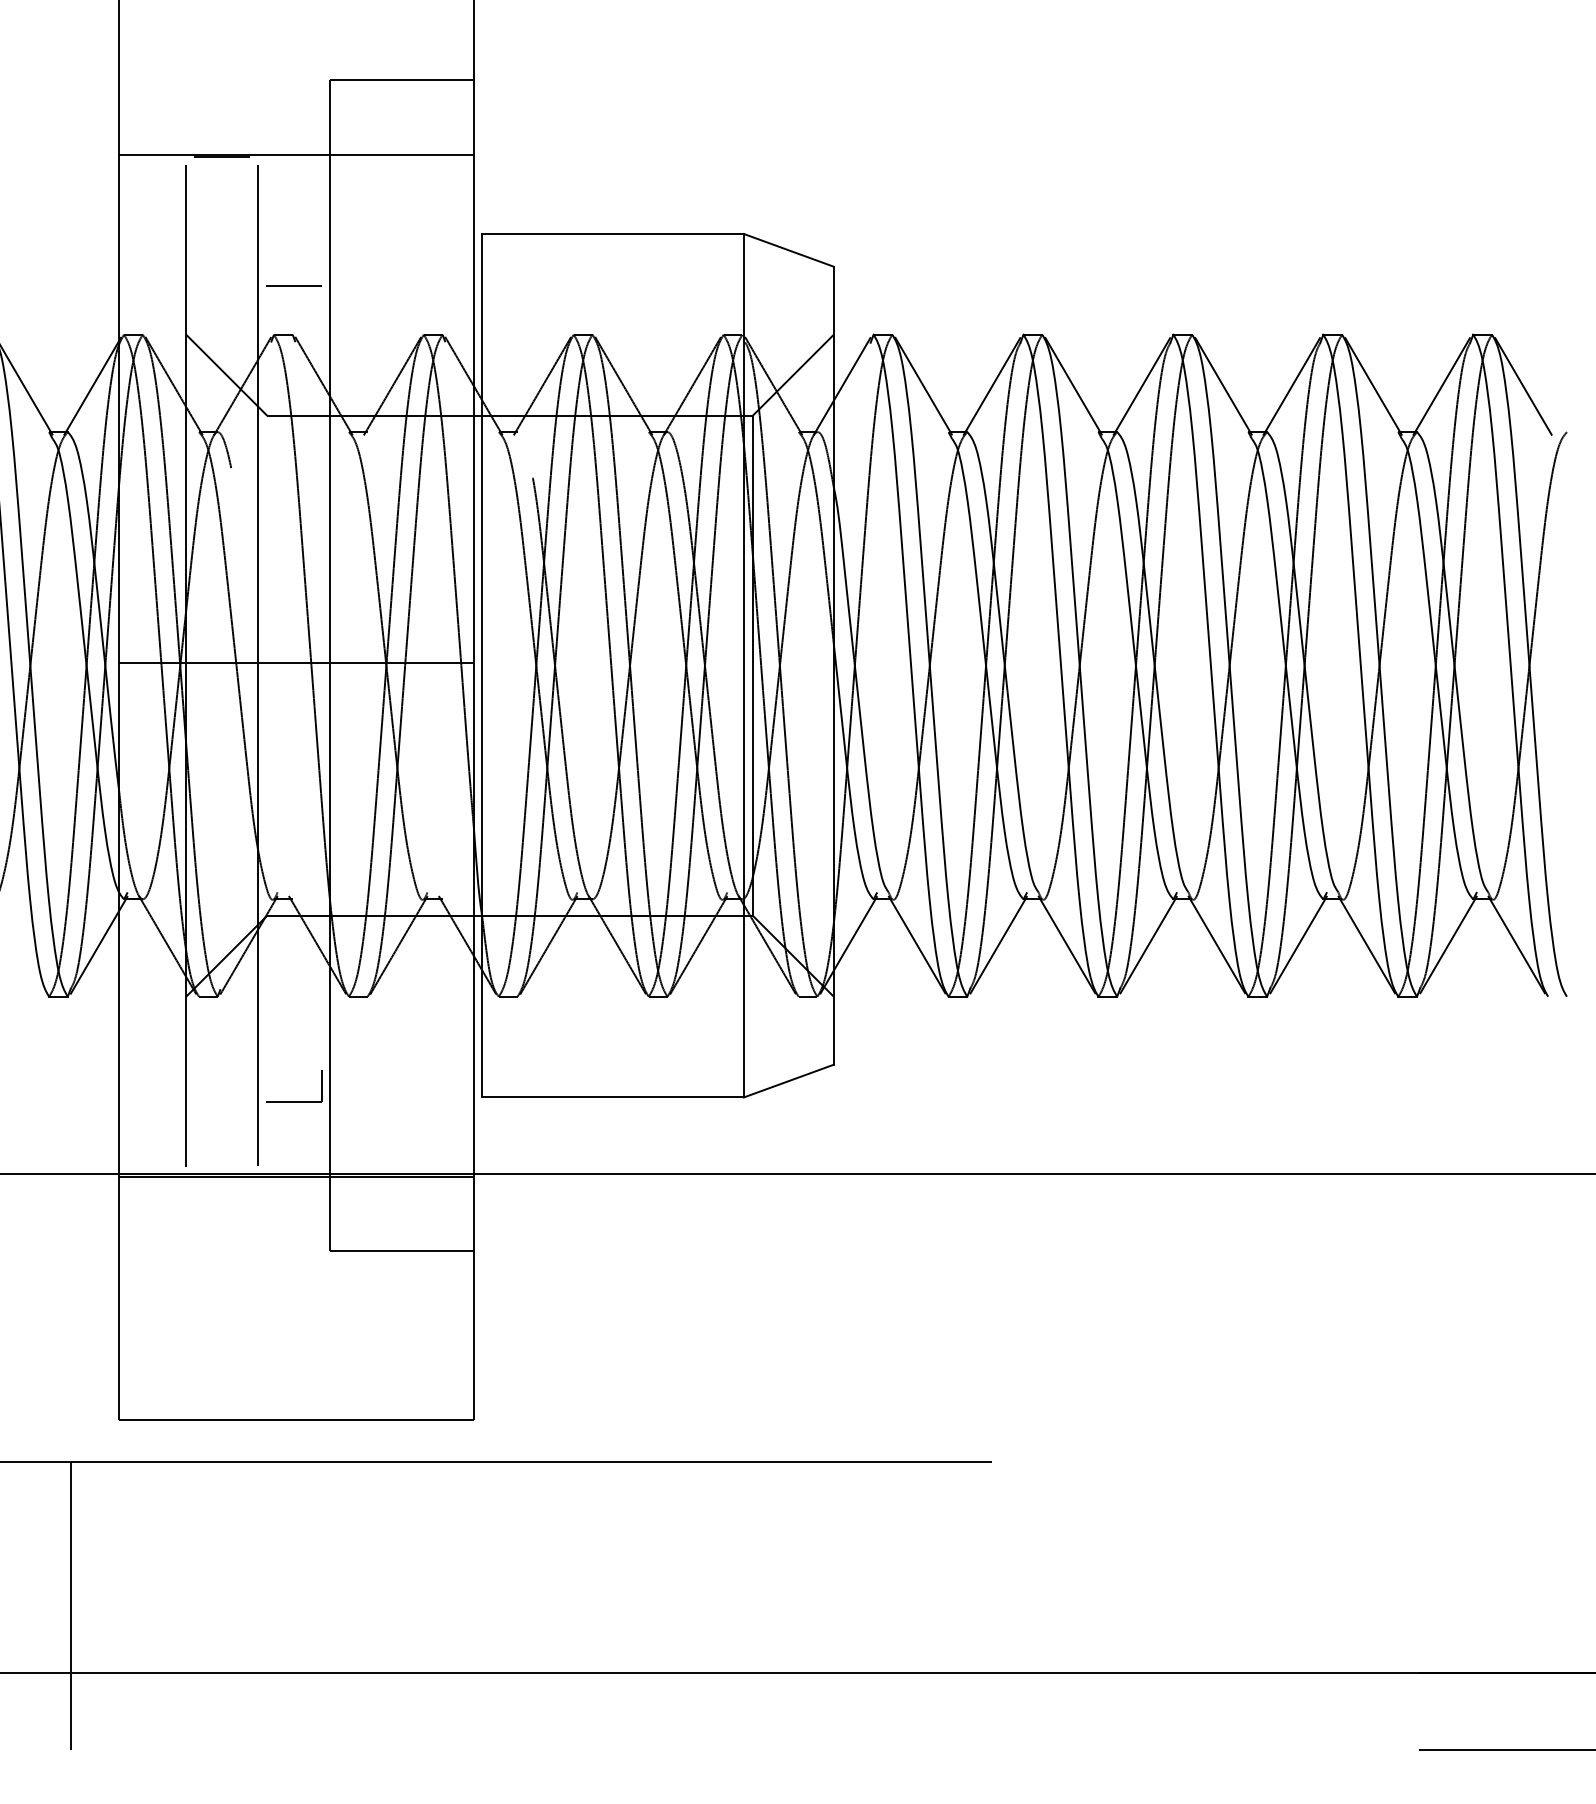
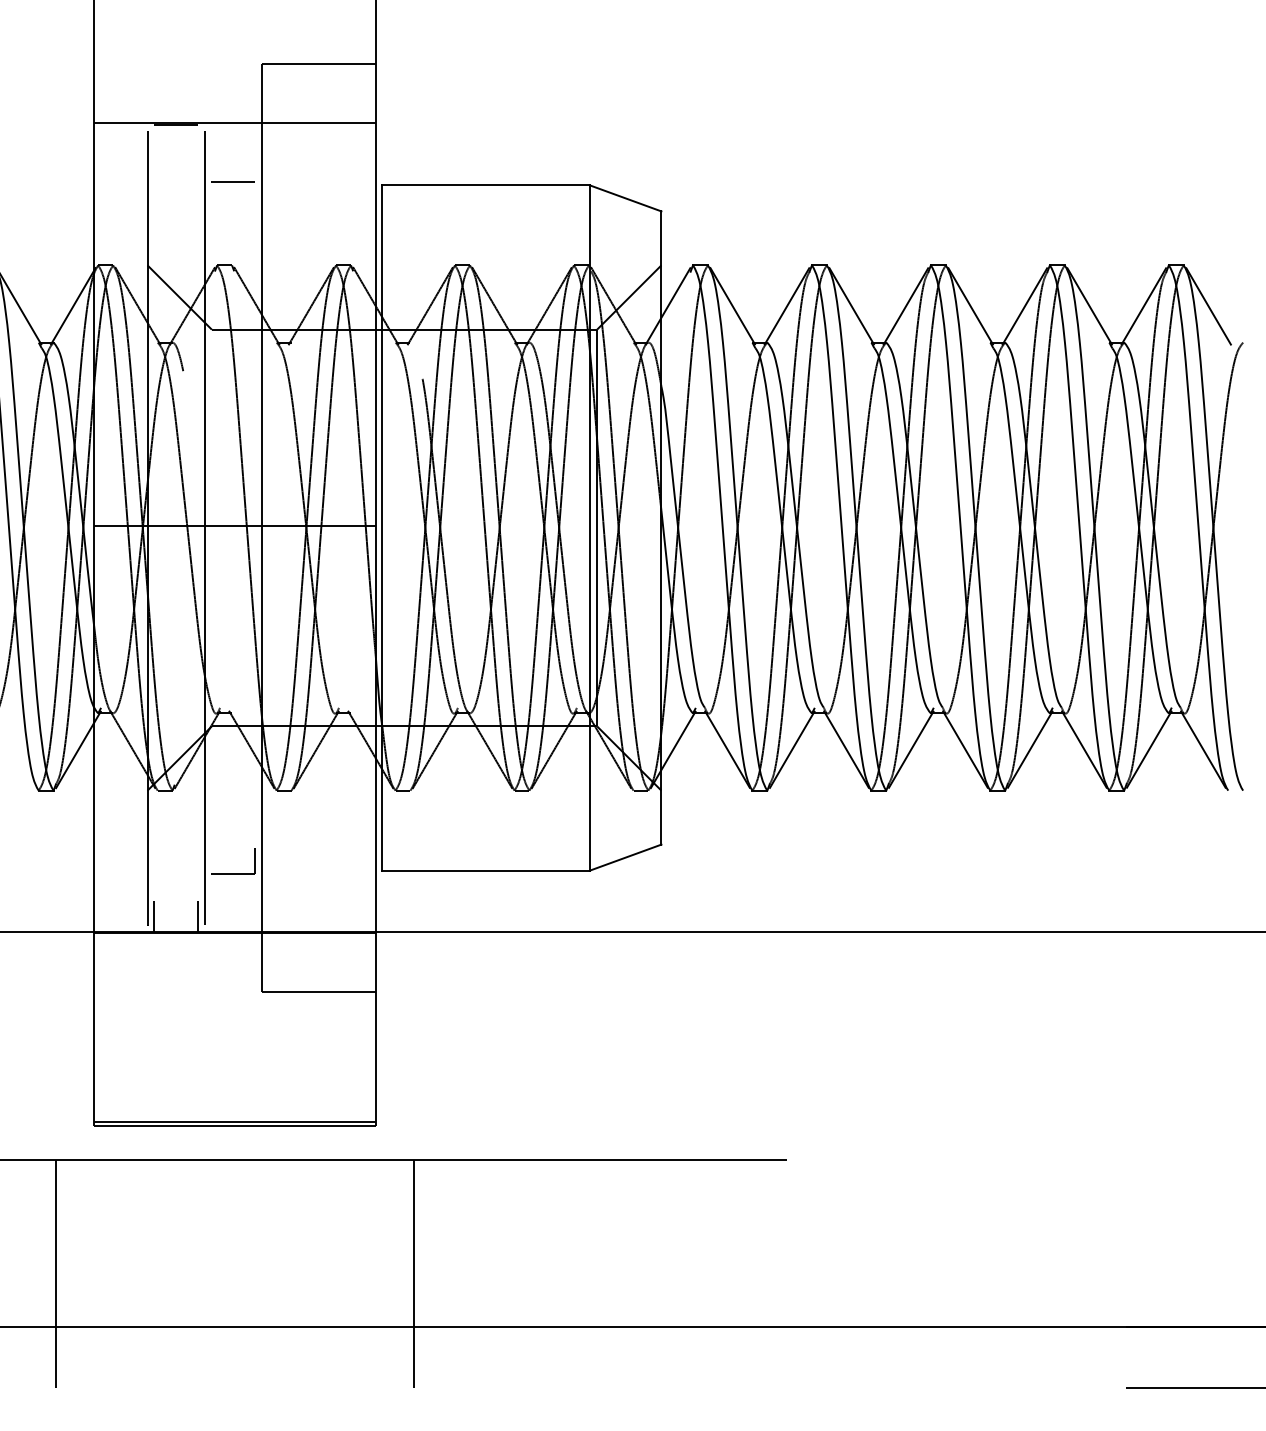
line: (293, 285) -> (232, 181), moved
line: (194, 1155) -> (154, 916), added
line: (250, 1155) -> (198, 916), added
line: (296, 1414) -> (235, 1122), added
line: (522, 1605) -> (414, 1273), added

